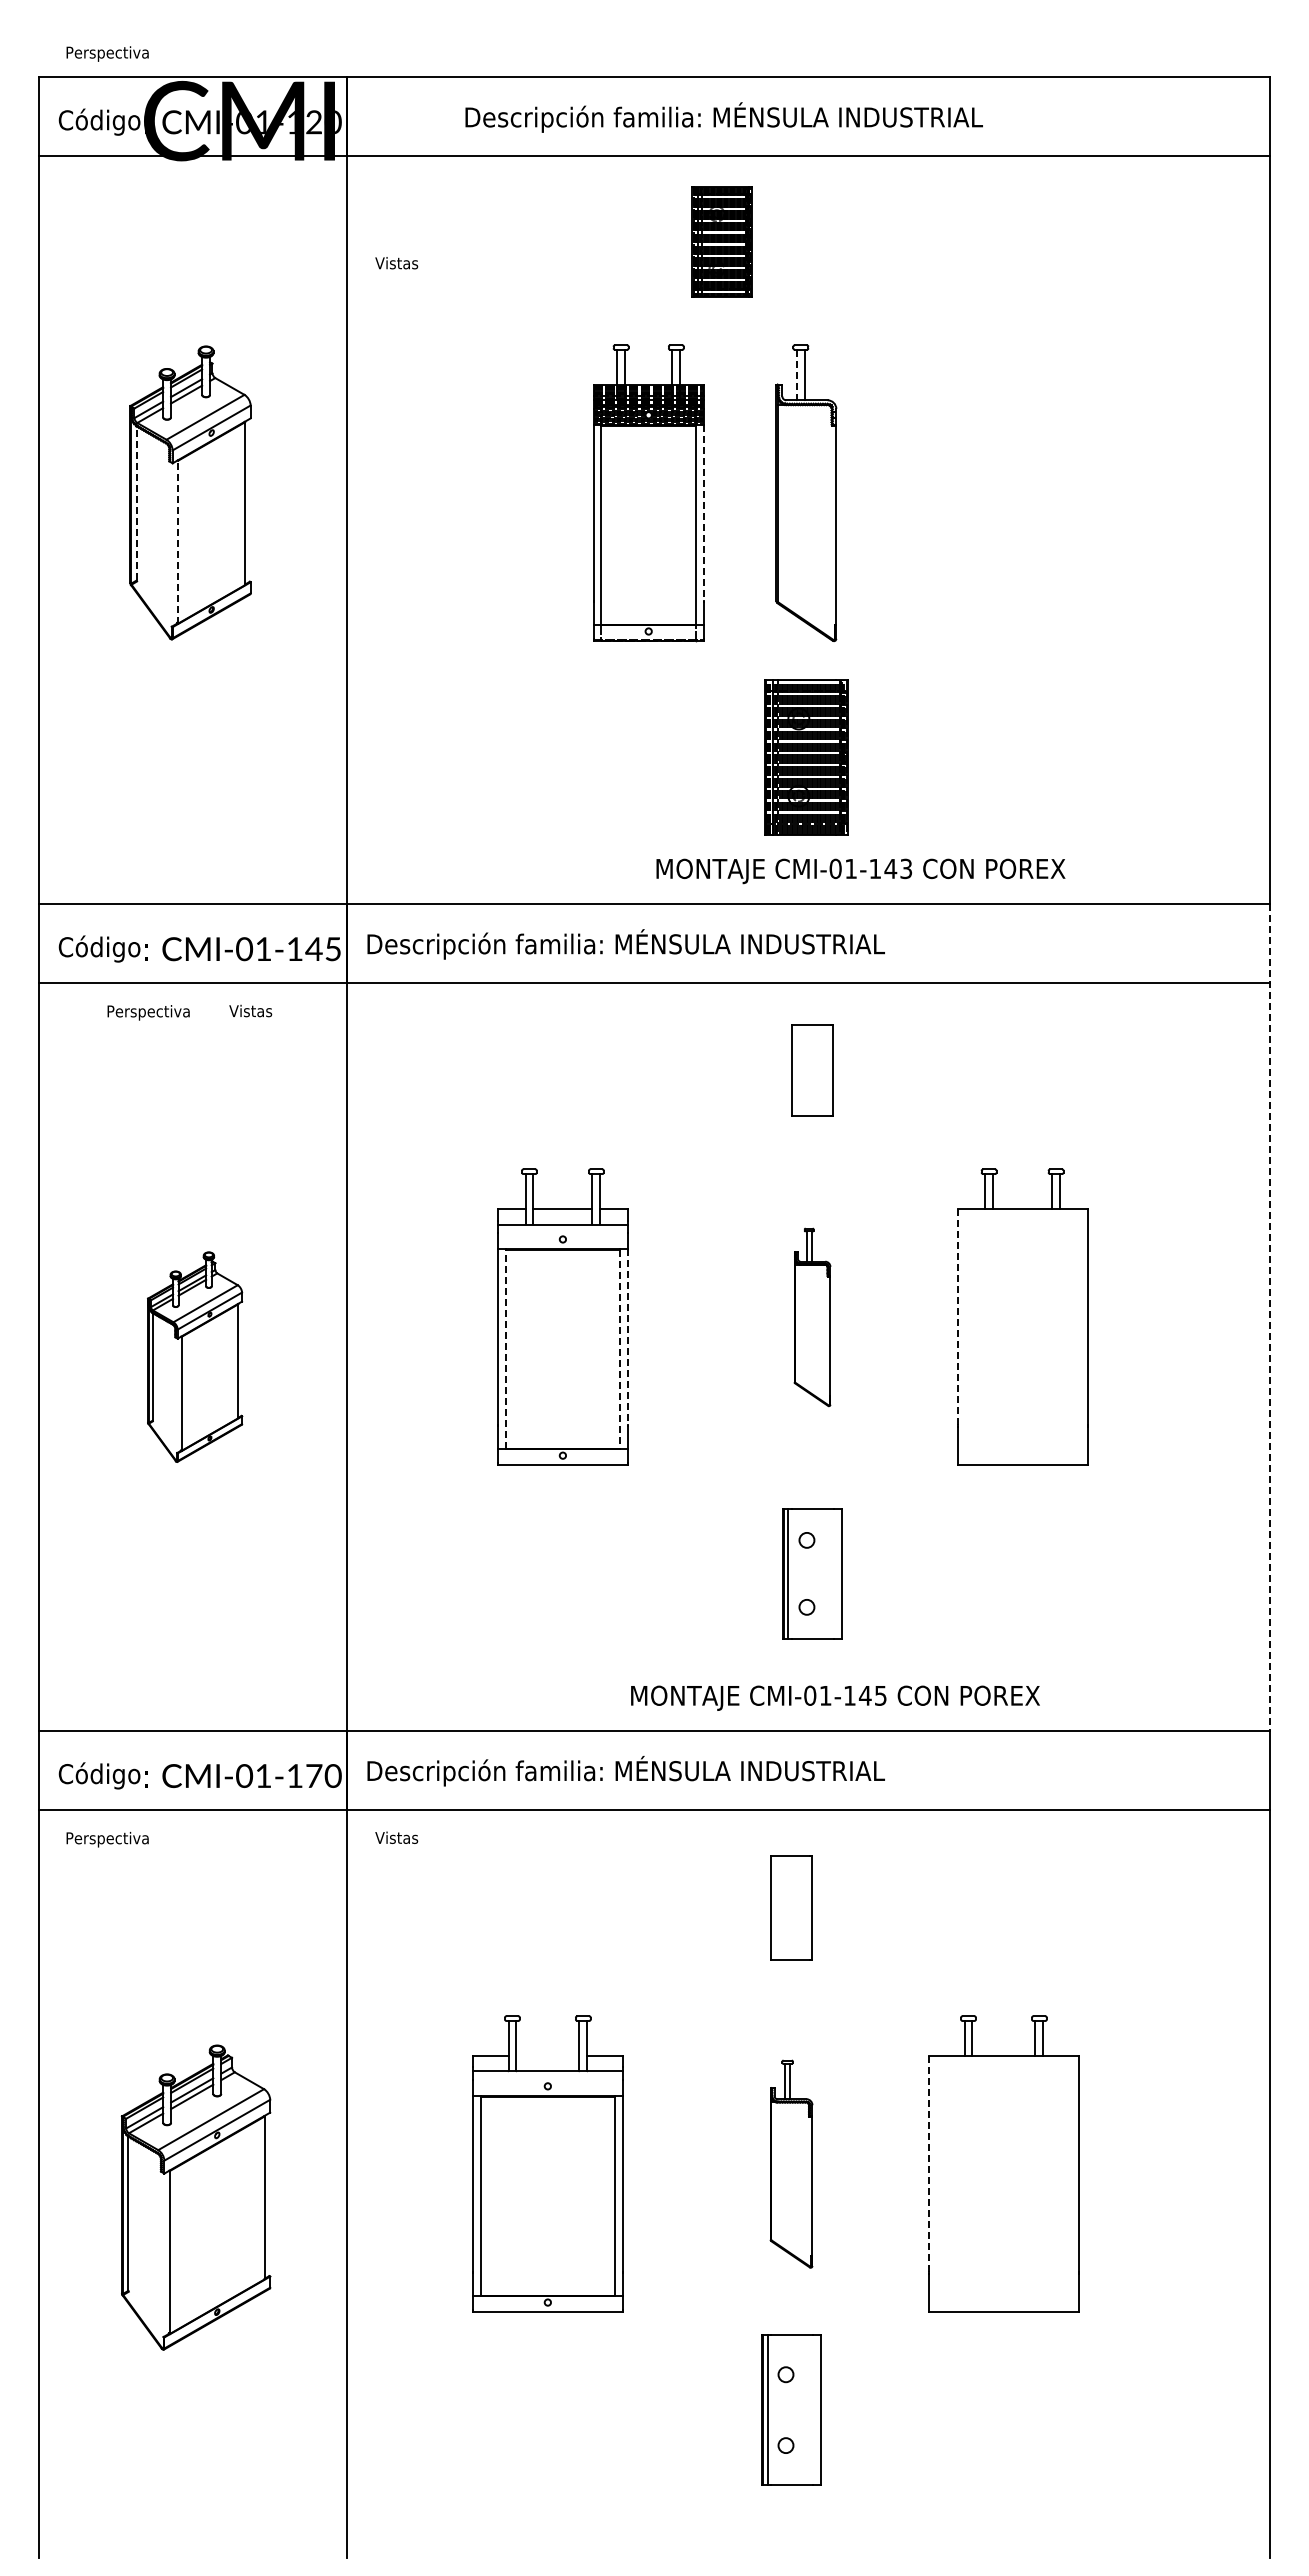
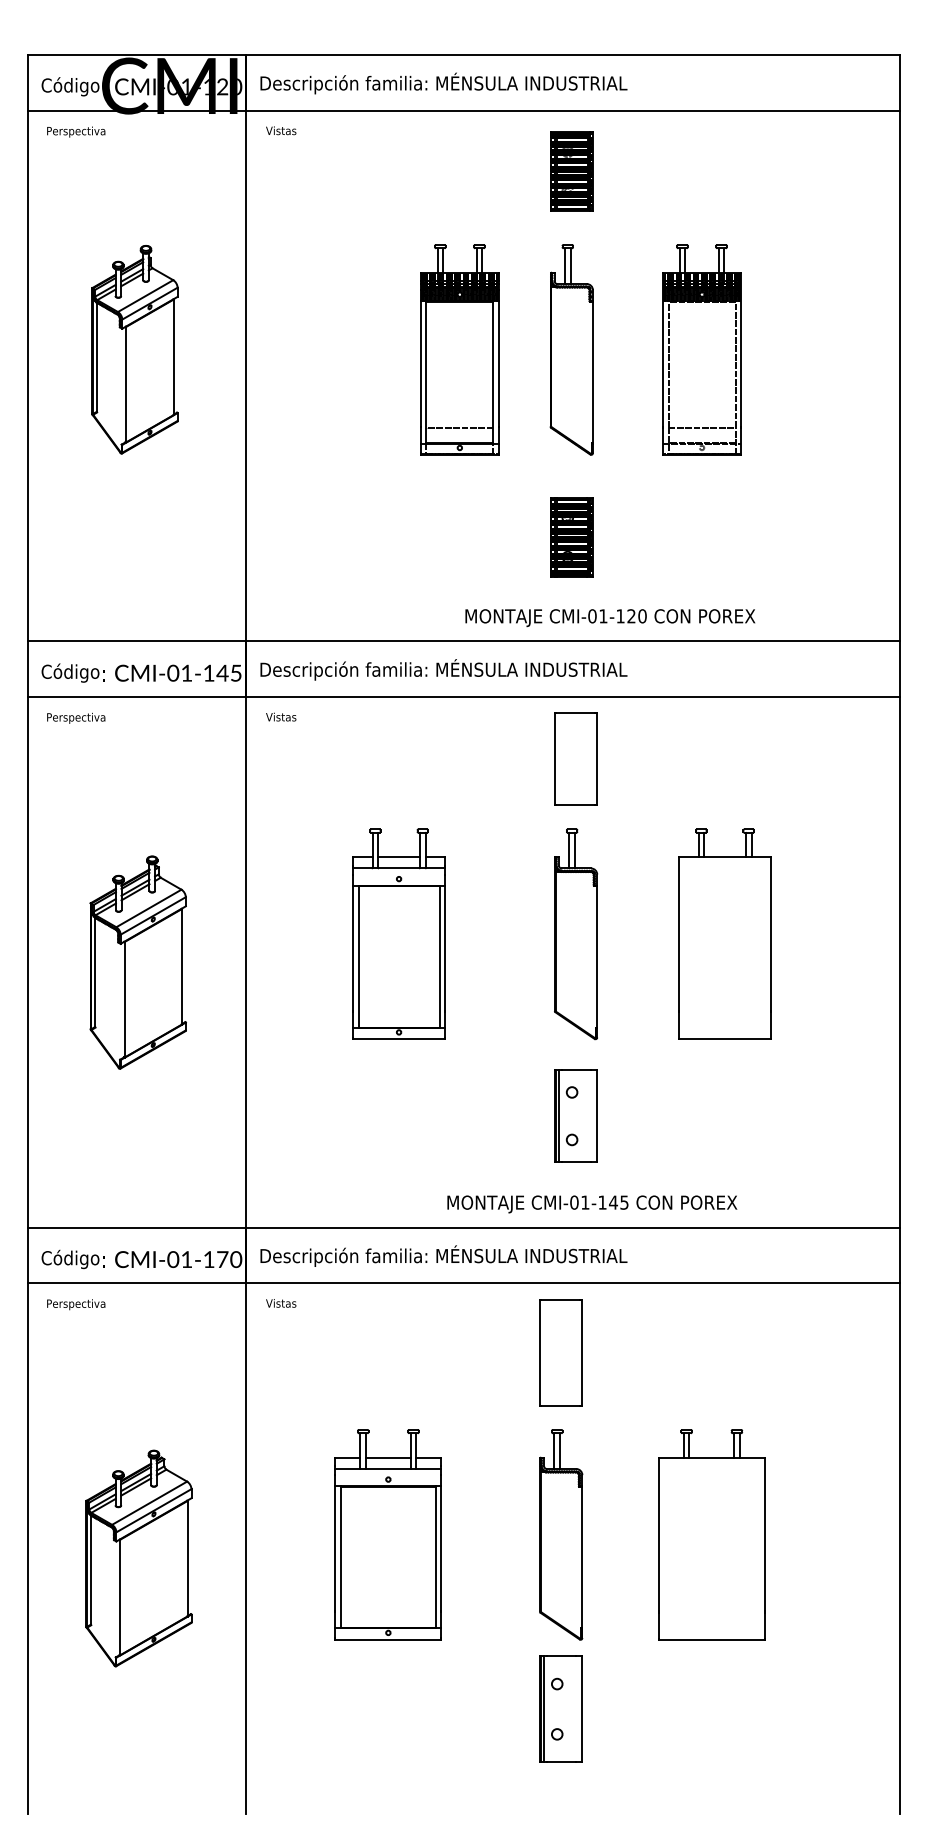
text: (107, 53) -> (76, 131), moved
text: (723, 117) -> (443, 83), moved
part: (721, 241) -> (571, 171), moved
text: (396, 263) -> (281, 131), moved
line: (796, 375) -> (564, 266), dashed -> solid
part: (989, 492) -> (701, 349), added
line: (136, 502) -> (96, 356), dashed -> solid
line: (703, 513) -> (498, 364), dashed -> solid
line: (178, 541) -> (126, 384), dashed -> solid
line: (648, 602) -> (459, 427), added
part: (805, 757) -> (571, 537), size x0.71
text: (898, 868) -> (637, 616), CMI-01-143 -> CMI-01-120
text: (250, 1010) -> (281, 716), moved
text: (148, 1012) -> (76, 718), moved
part: (812, 1069) -> (576, 758), size x1.43
line: (957, 1316) -> (678, 933), dashed -> solid
part: (812, 1317) -> (576, 934), size x1.67
line: (1269, 1318) -> (900, 935), dashed -> solid
line: (627, 1337) -> (444, 948), dashed -> solid
line: (505, 1349) -> (358, 957), dashed -> solid
line: (620, 1349) -> (439, 957), dashed -> solid
part: (194, 1356) -> (137, 962), size x1.43
part: (791, 1907) -> (561, 1352), size x1.43
line: (547, 2055) -> (388, 1457), added
part: (791, 2163) -> (561, 1534), size x1.43
line: (929, 2163) -> (659, 1534), dashed -> solid

